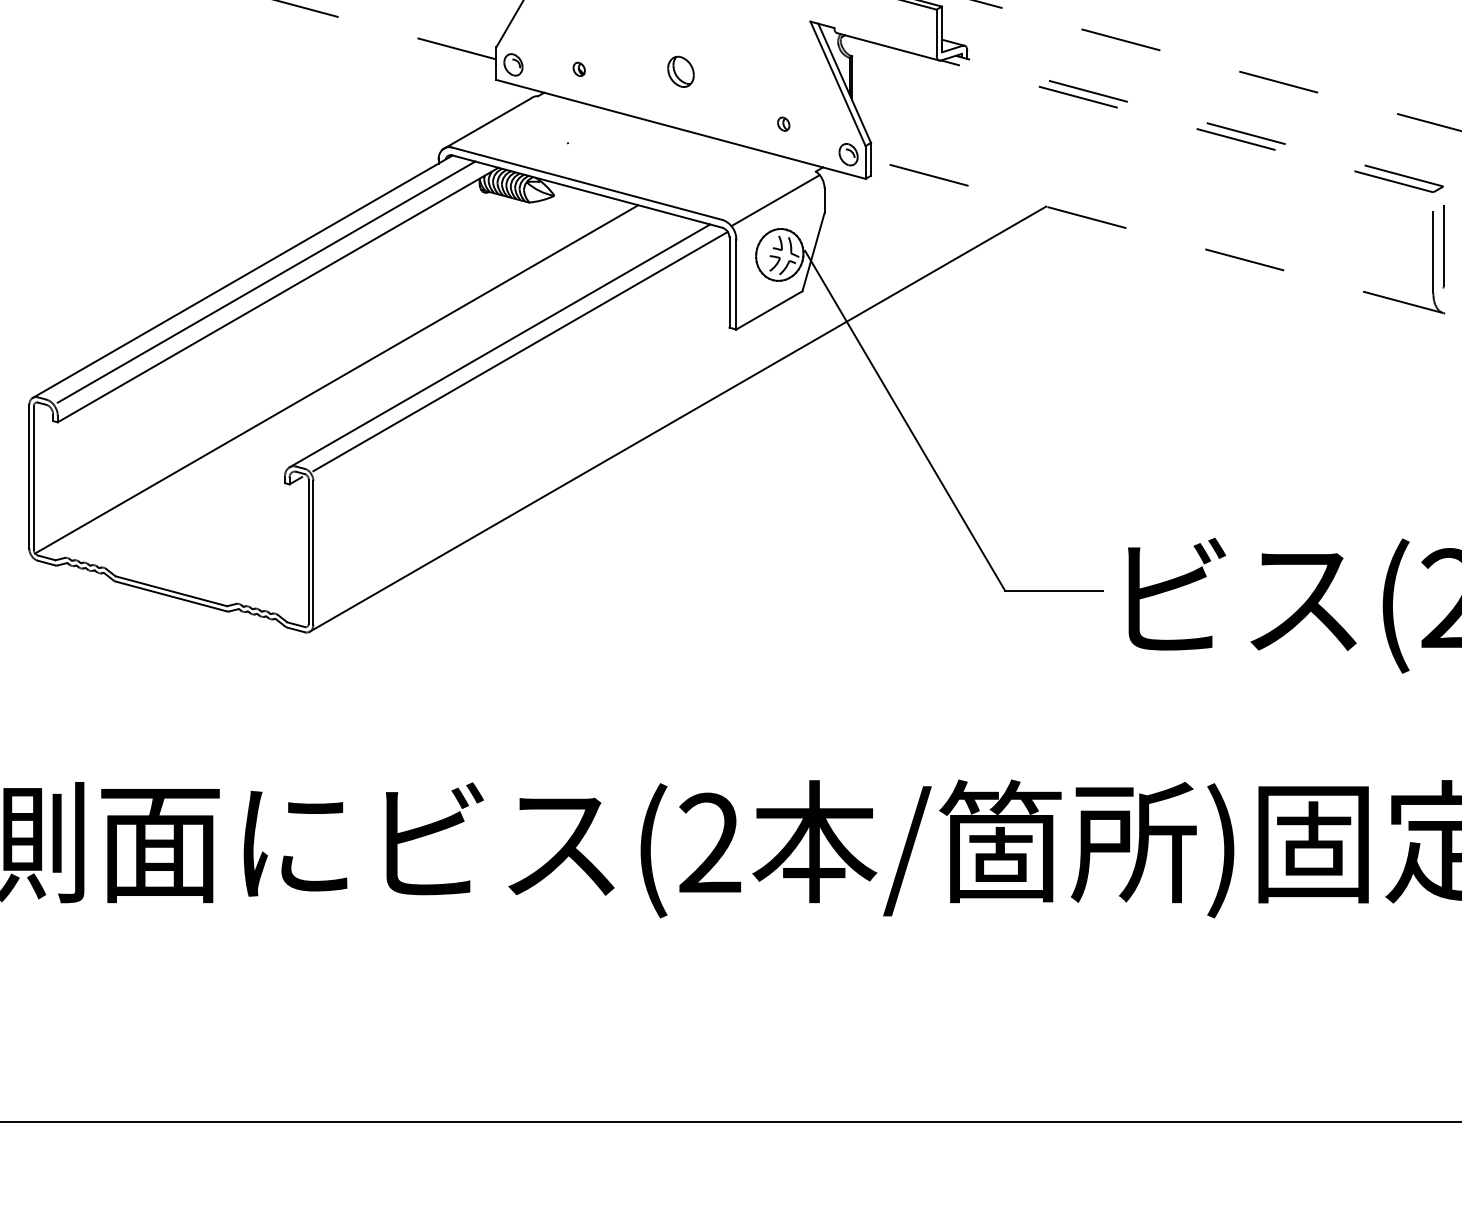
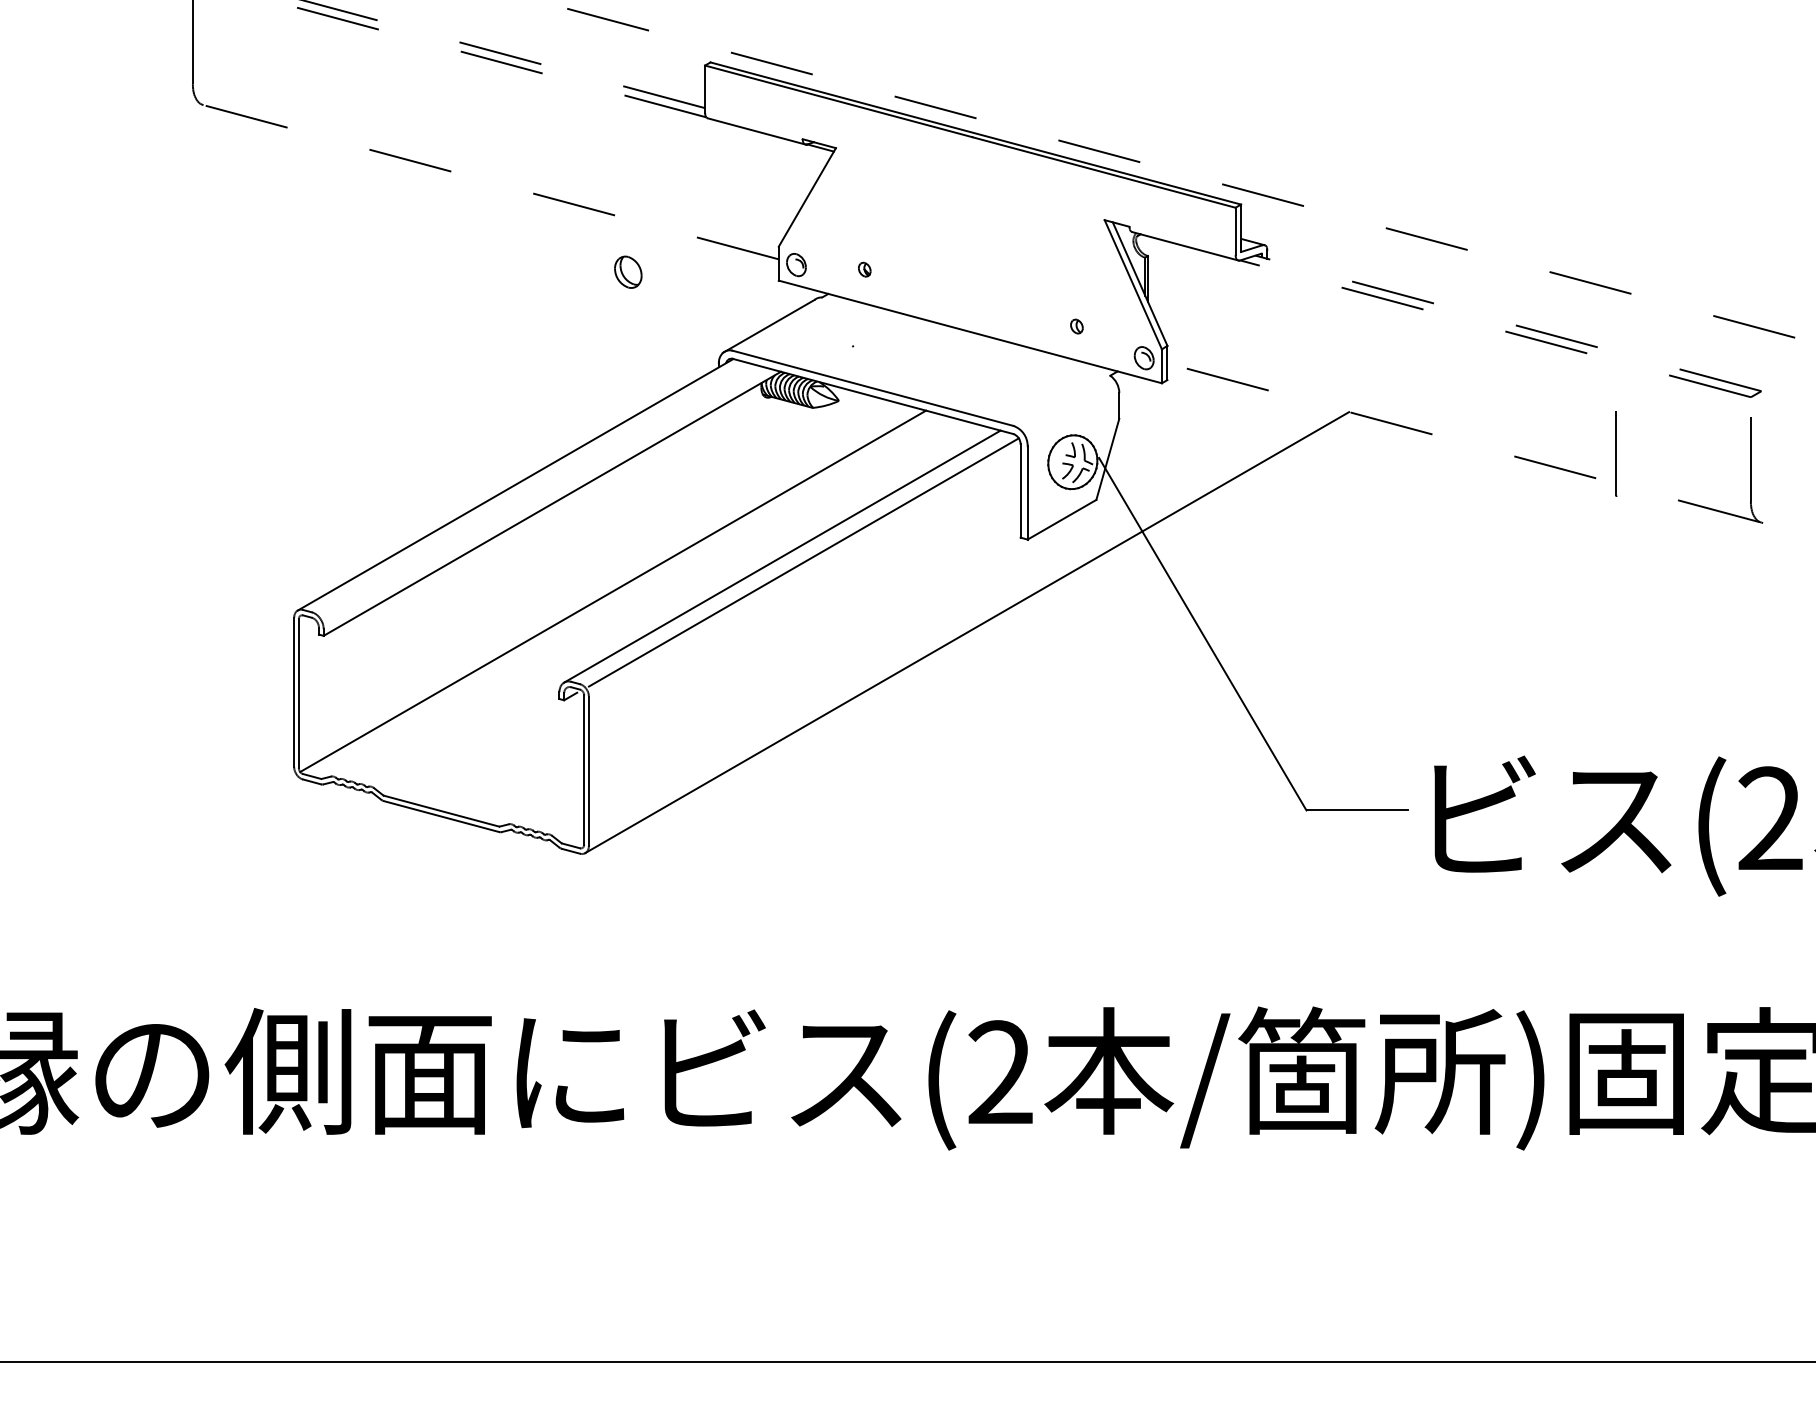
part: (681, 71) -> (628, 271), moved
line: (775, 200) -> (1068, 405), removed
line: (1443, 246) -> (1616, 453), moved
line: (265, 282) -> (539, 490), removed

